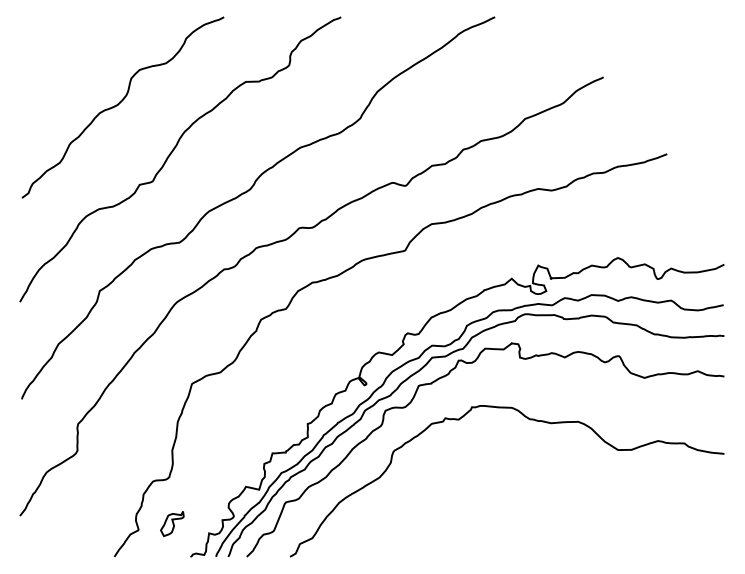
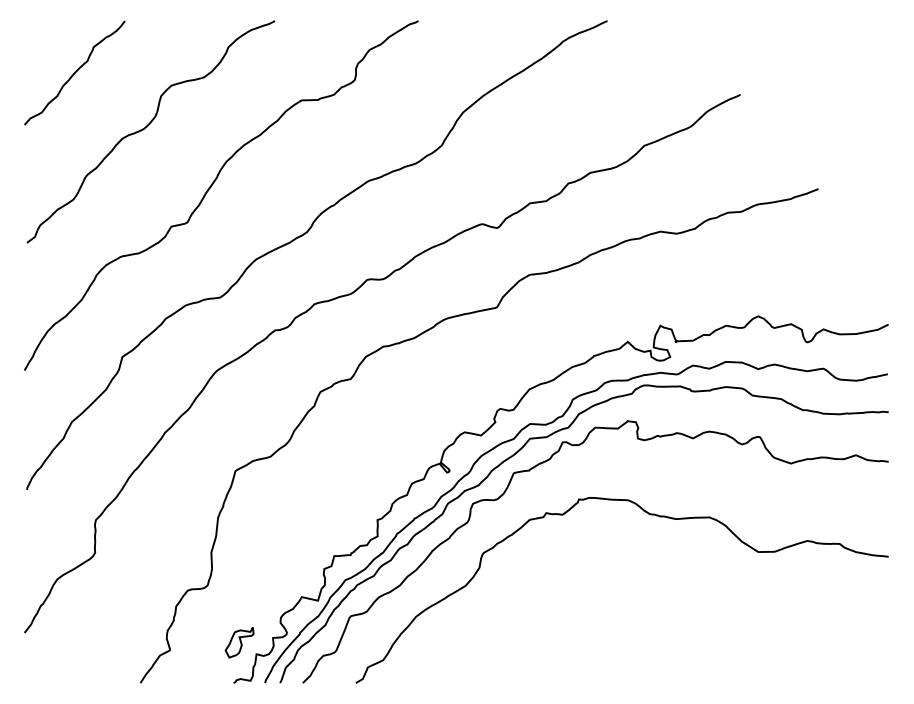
curve: (60, 59) -> (74, 72), added
part: (172, 524) -> (239, 643), moved

